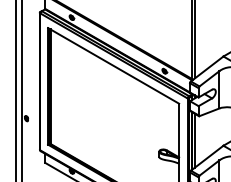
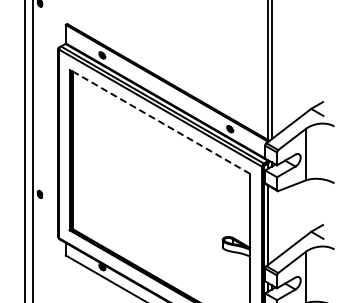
line: (113, 65) -> (159, 121), solid -> dashed
line: (194, 140) -> (271, 224), removed

